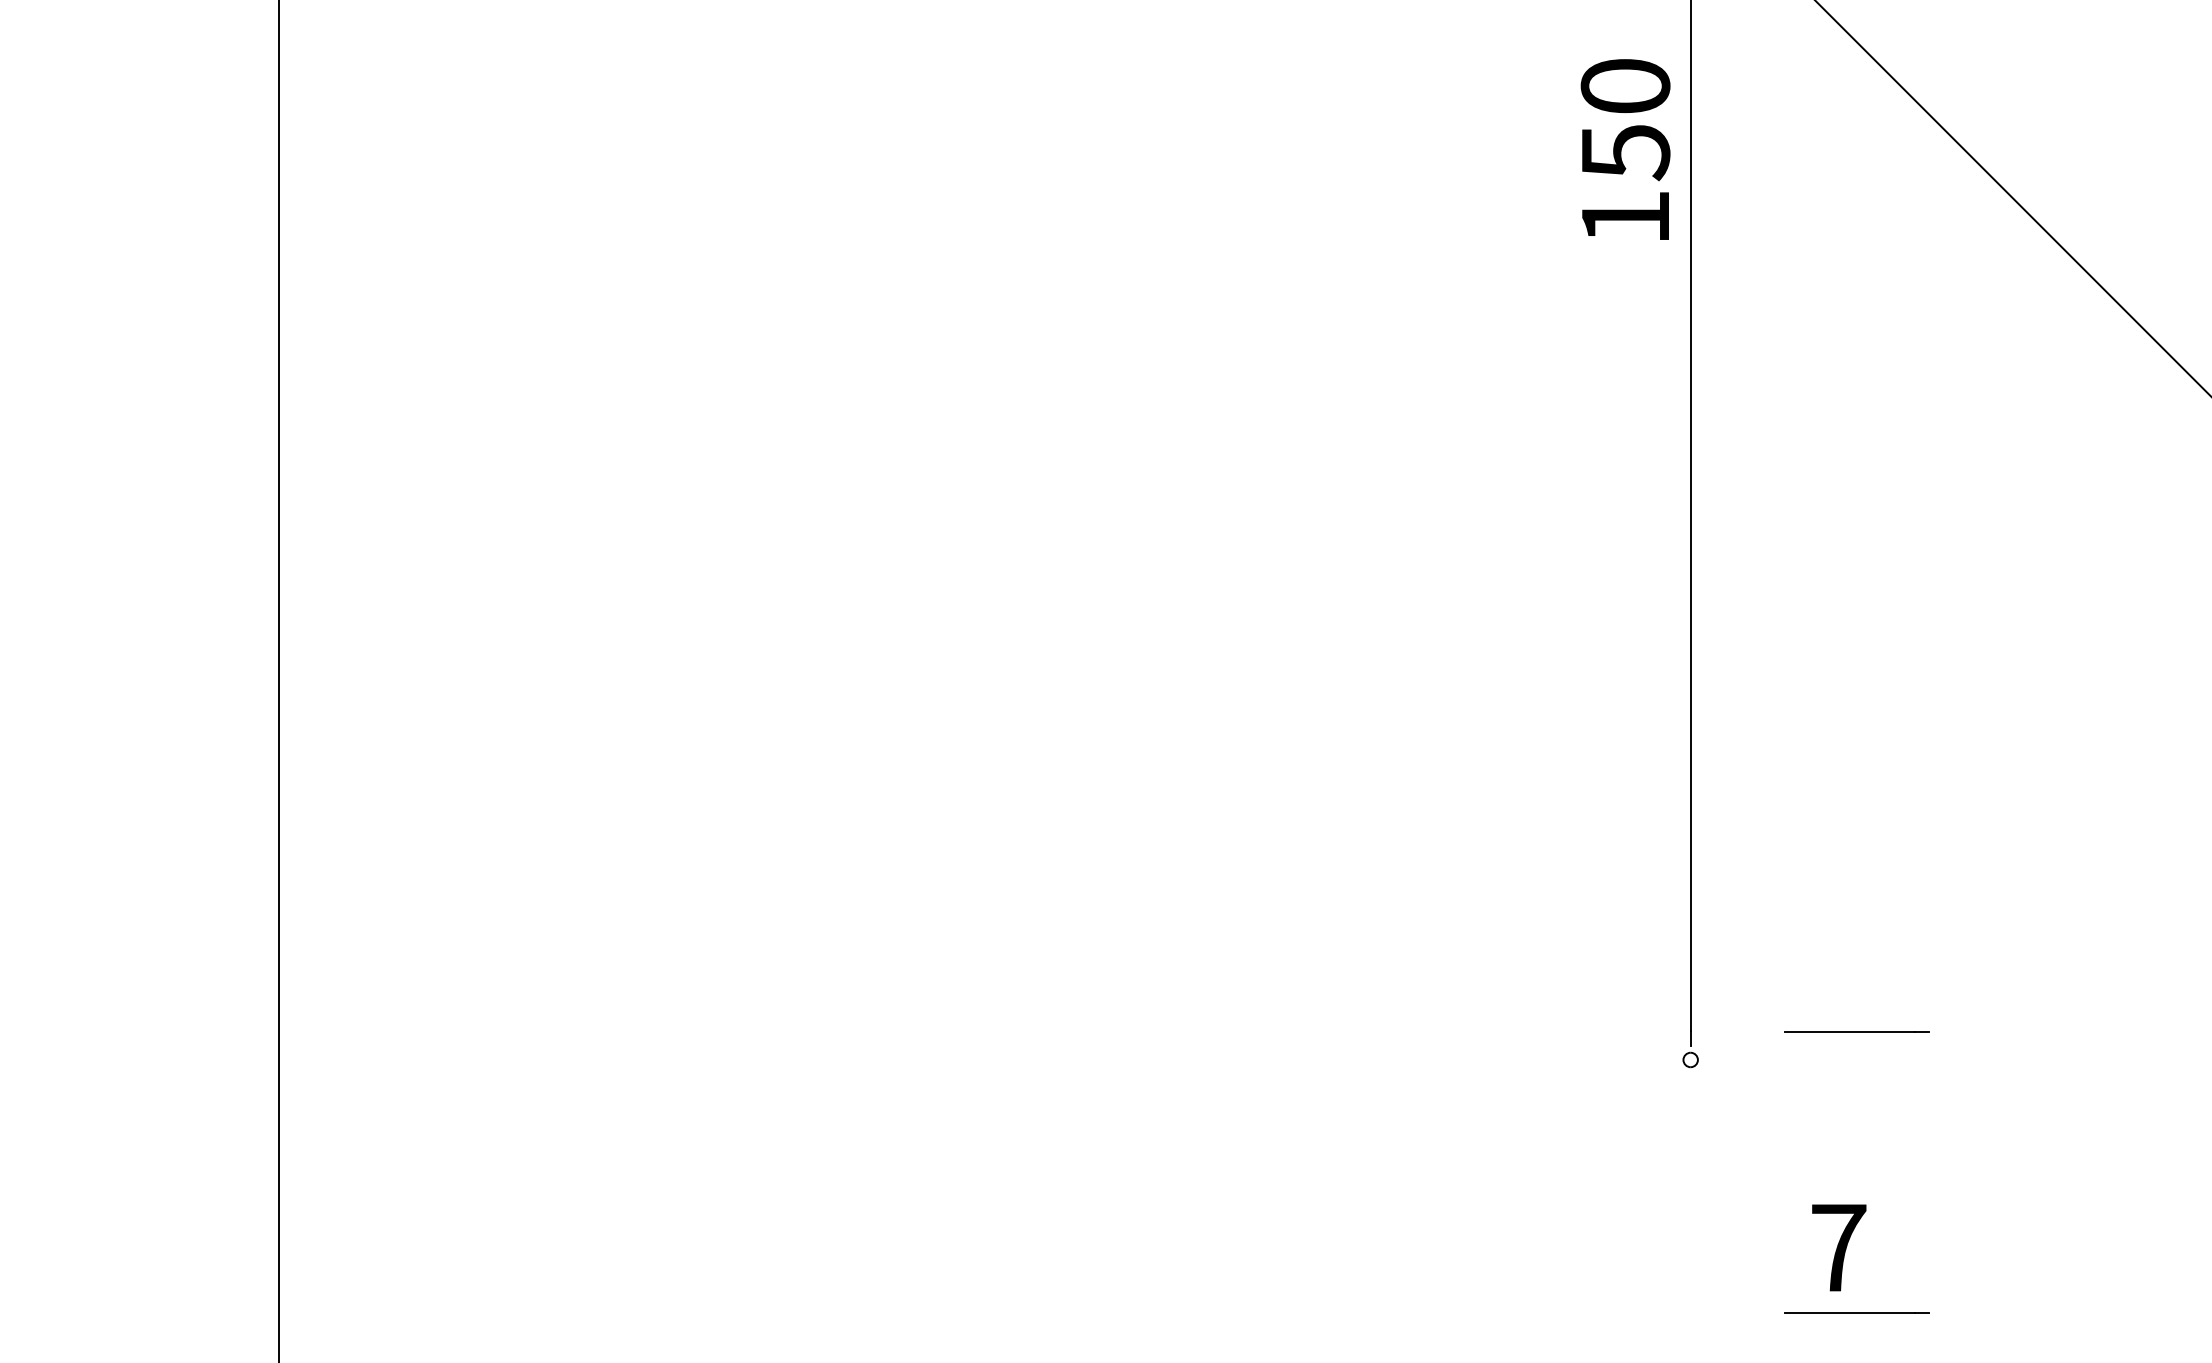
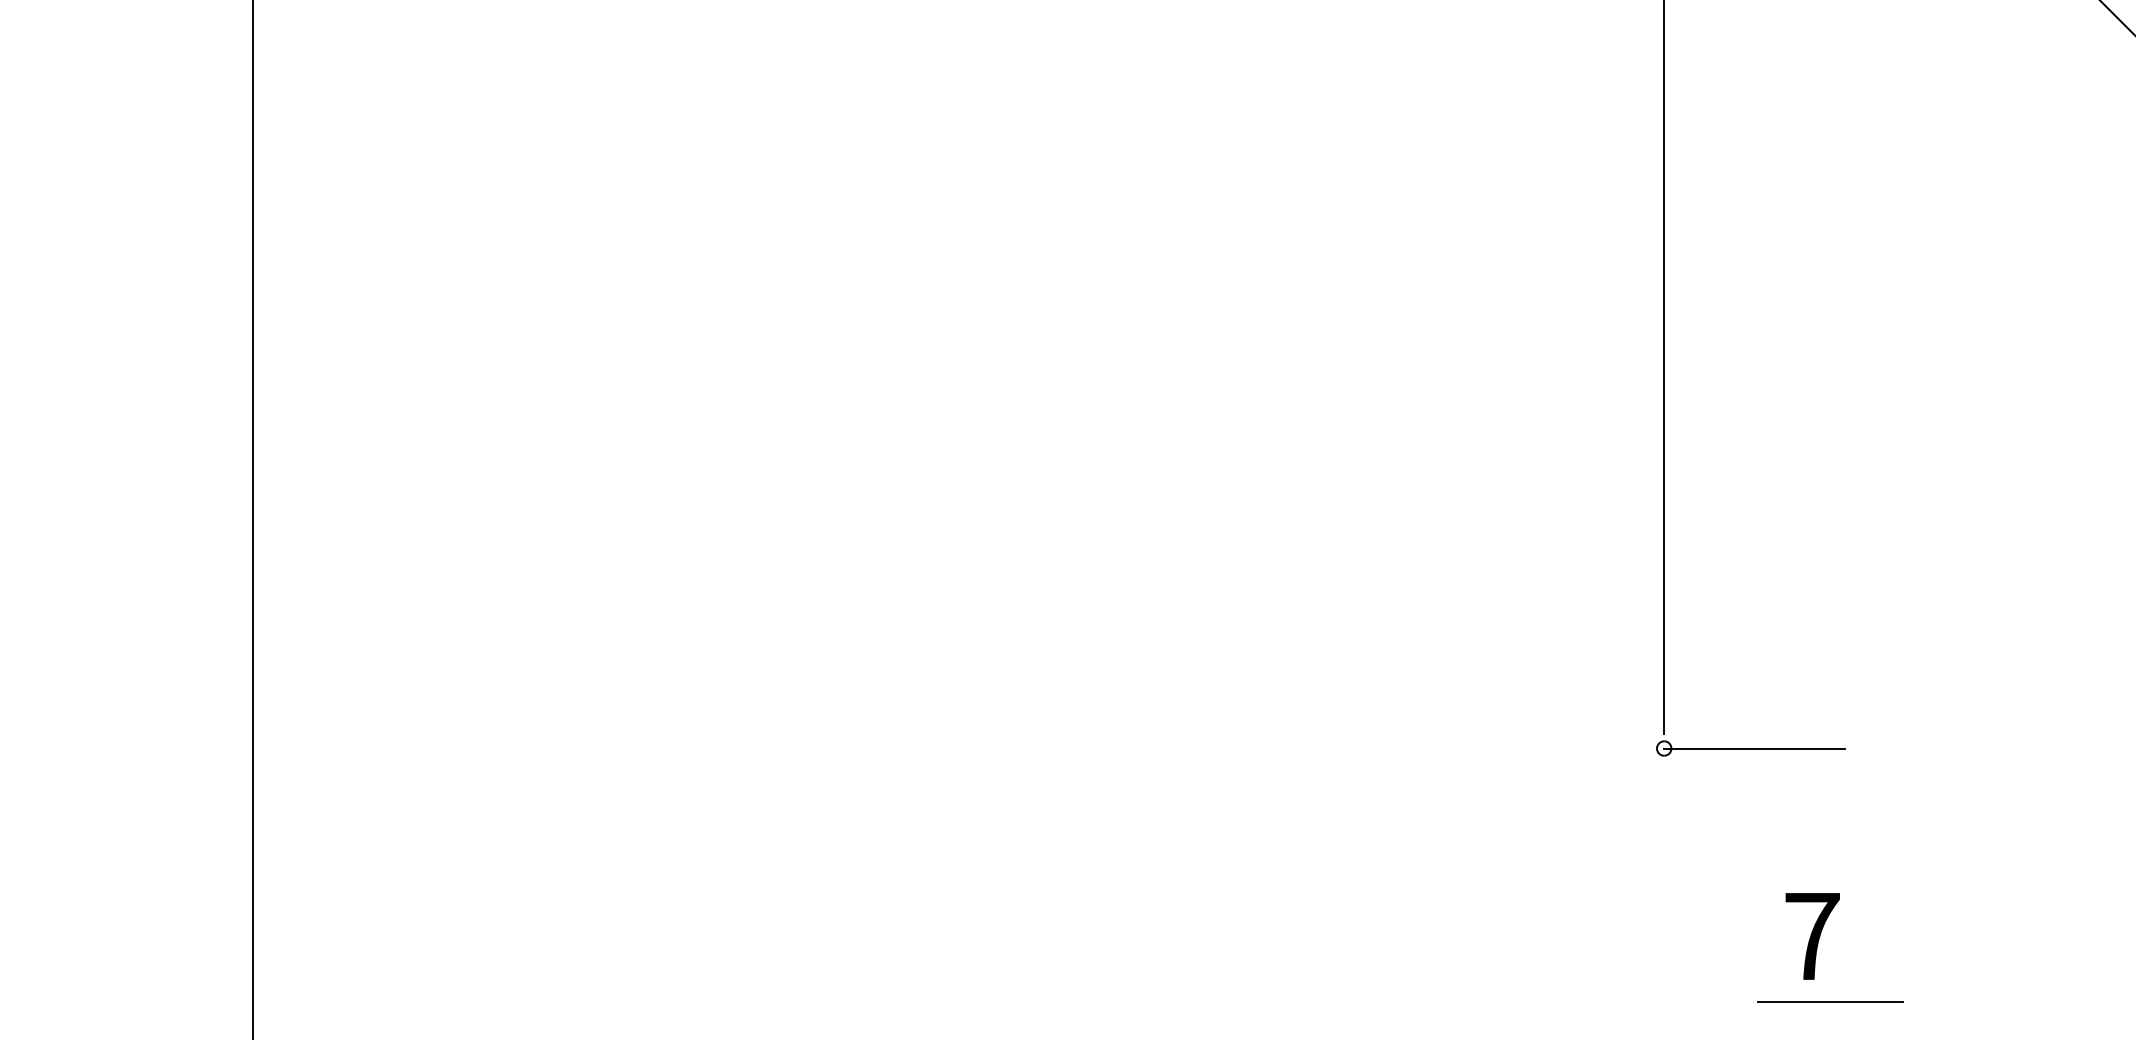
line: (1856, 1031) -> (1830, 720), removed
line: (1780, 1059) -> (1754, 748), added

